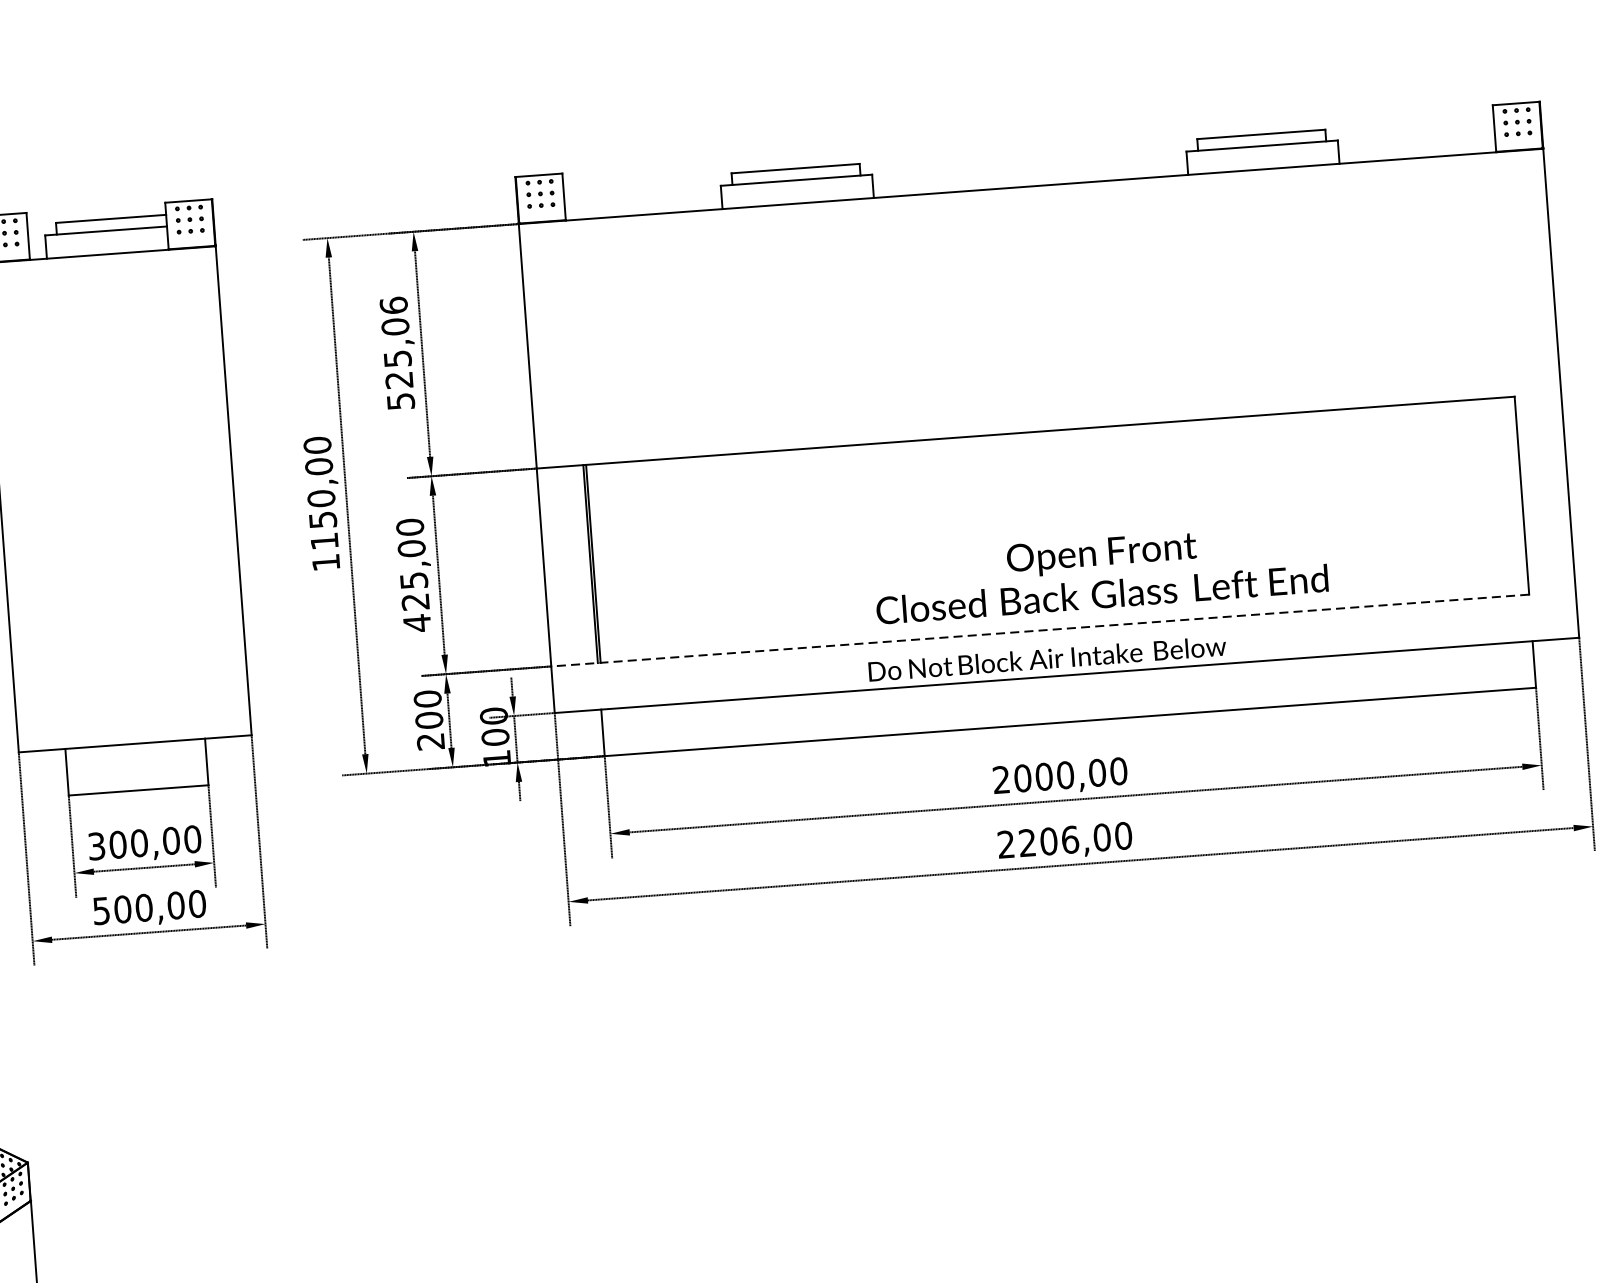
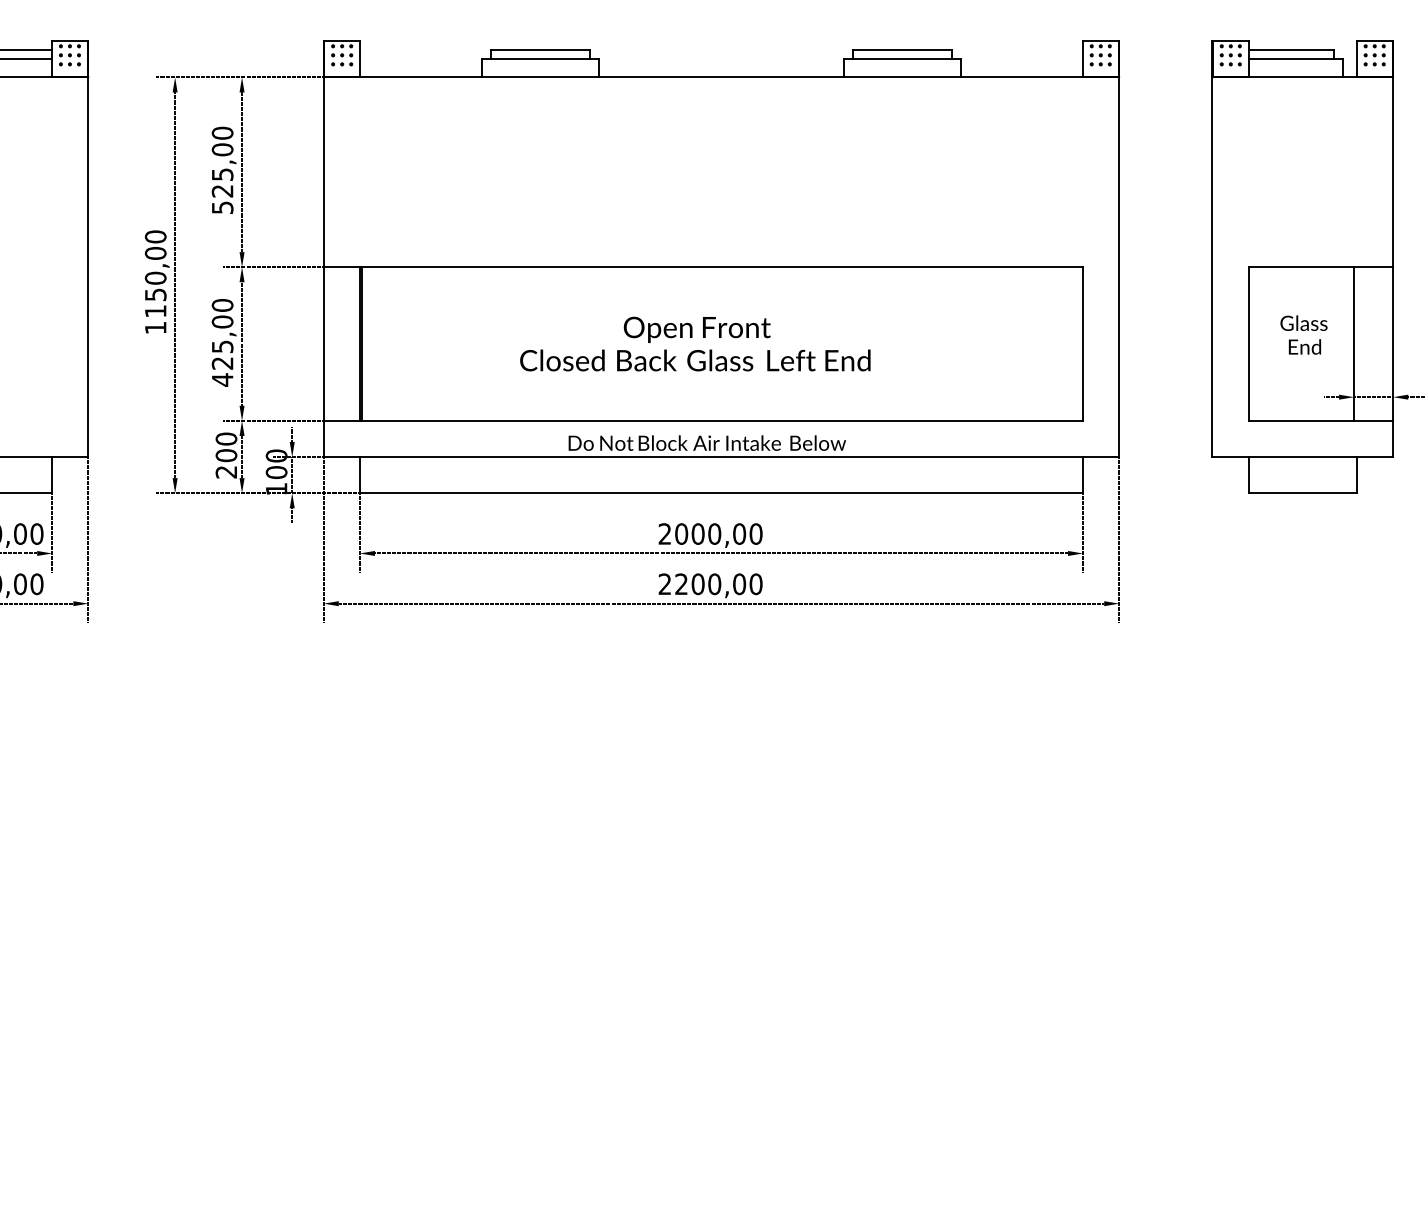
text: (393, 304) -> (222, 132), 525,06 -> 525,00
text: (1100, 572) -> (695, 343), moved
line: (1040, 630) -> (703, 420), dashed -> solid
text: (1069, 838) -> (714, 583), 2206,00 -> 2200,00

